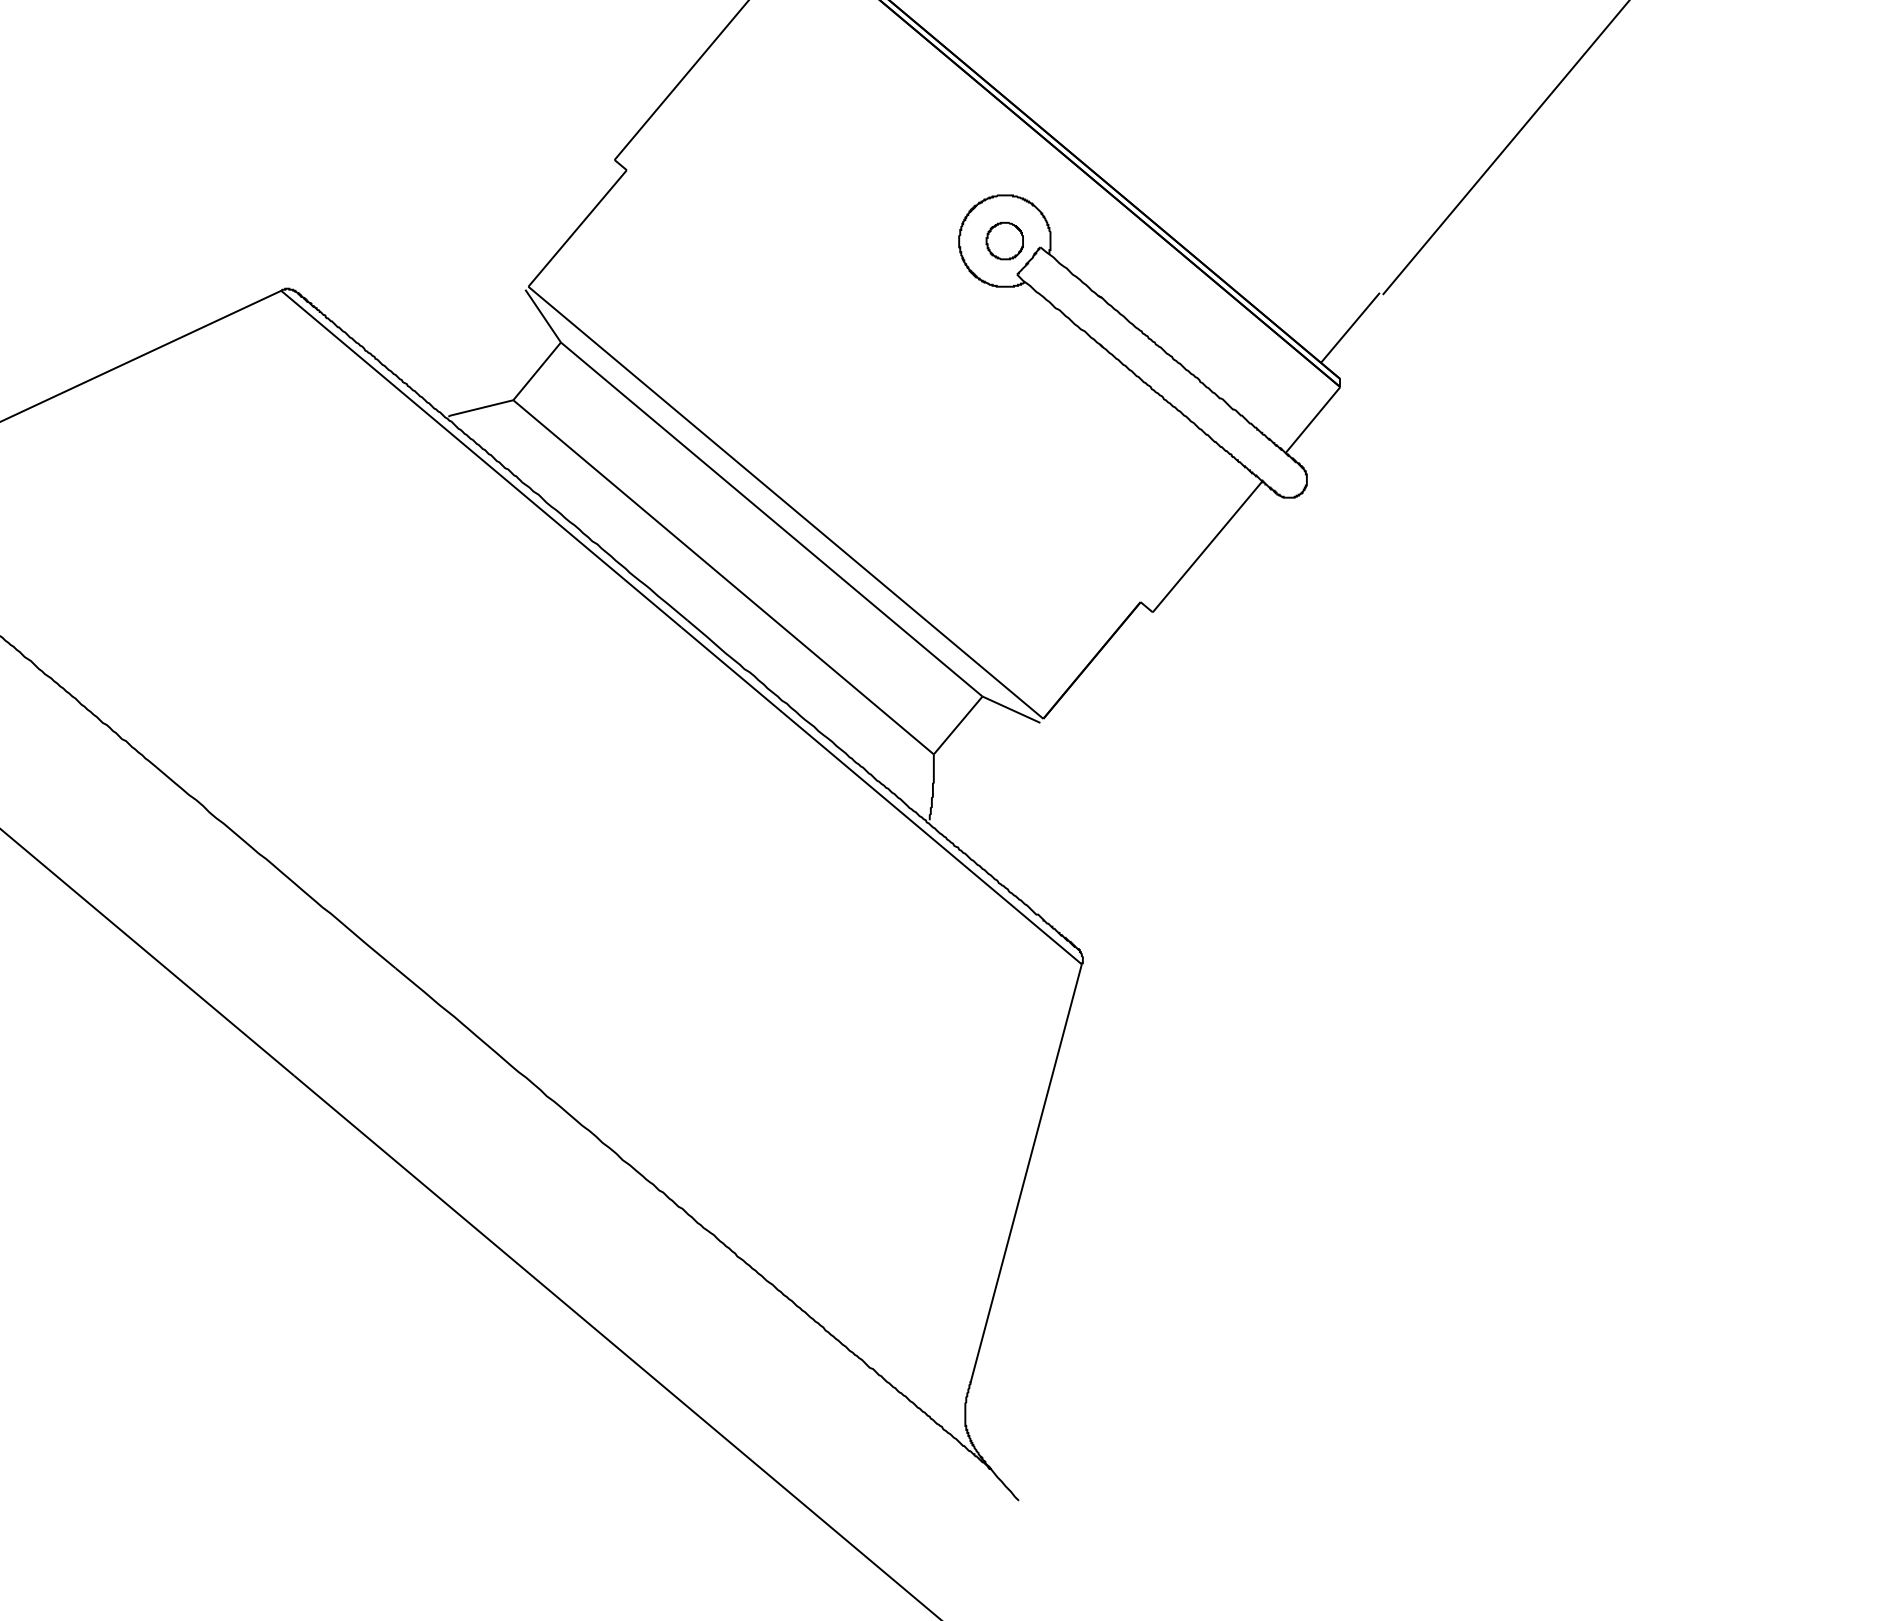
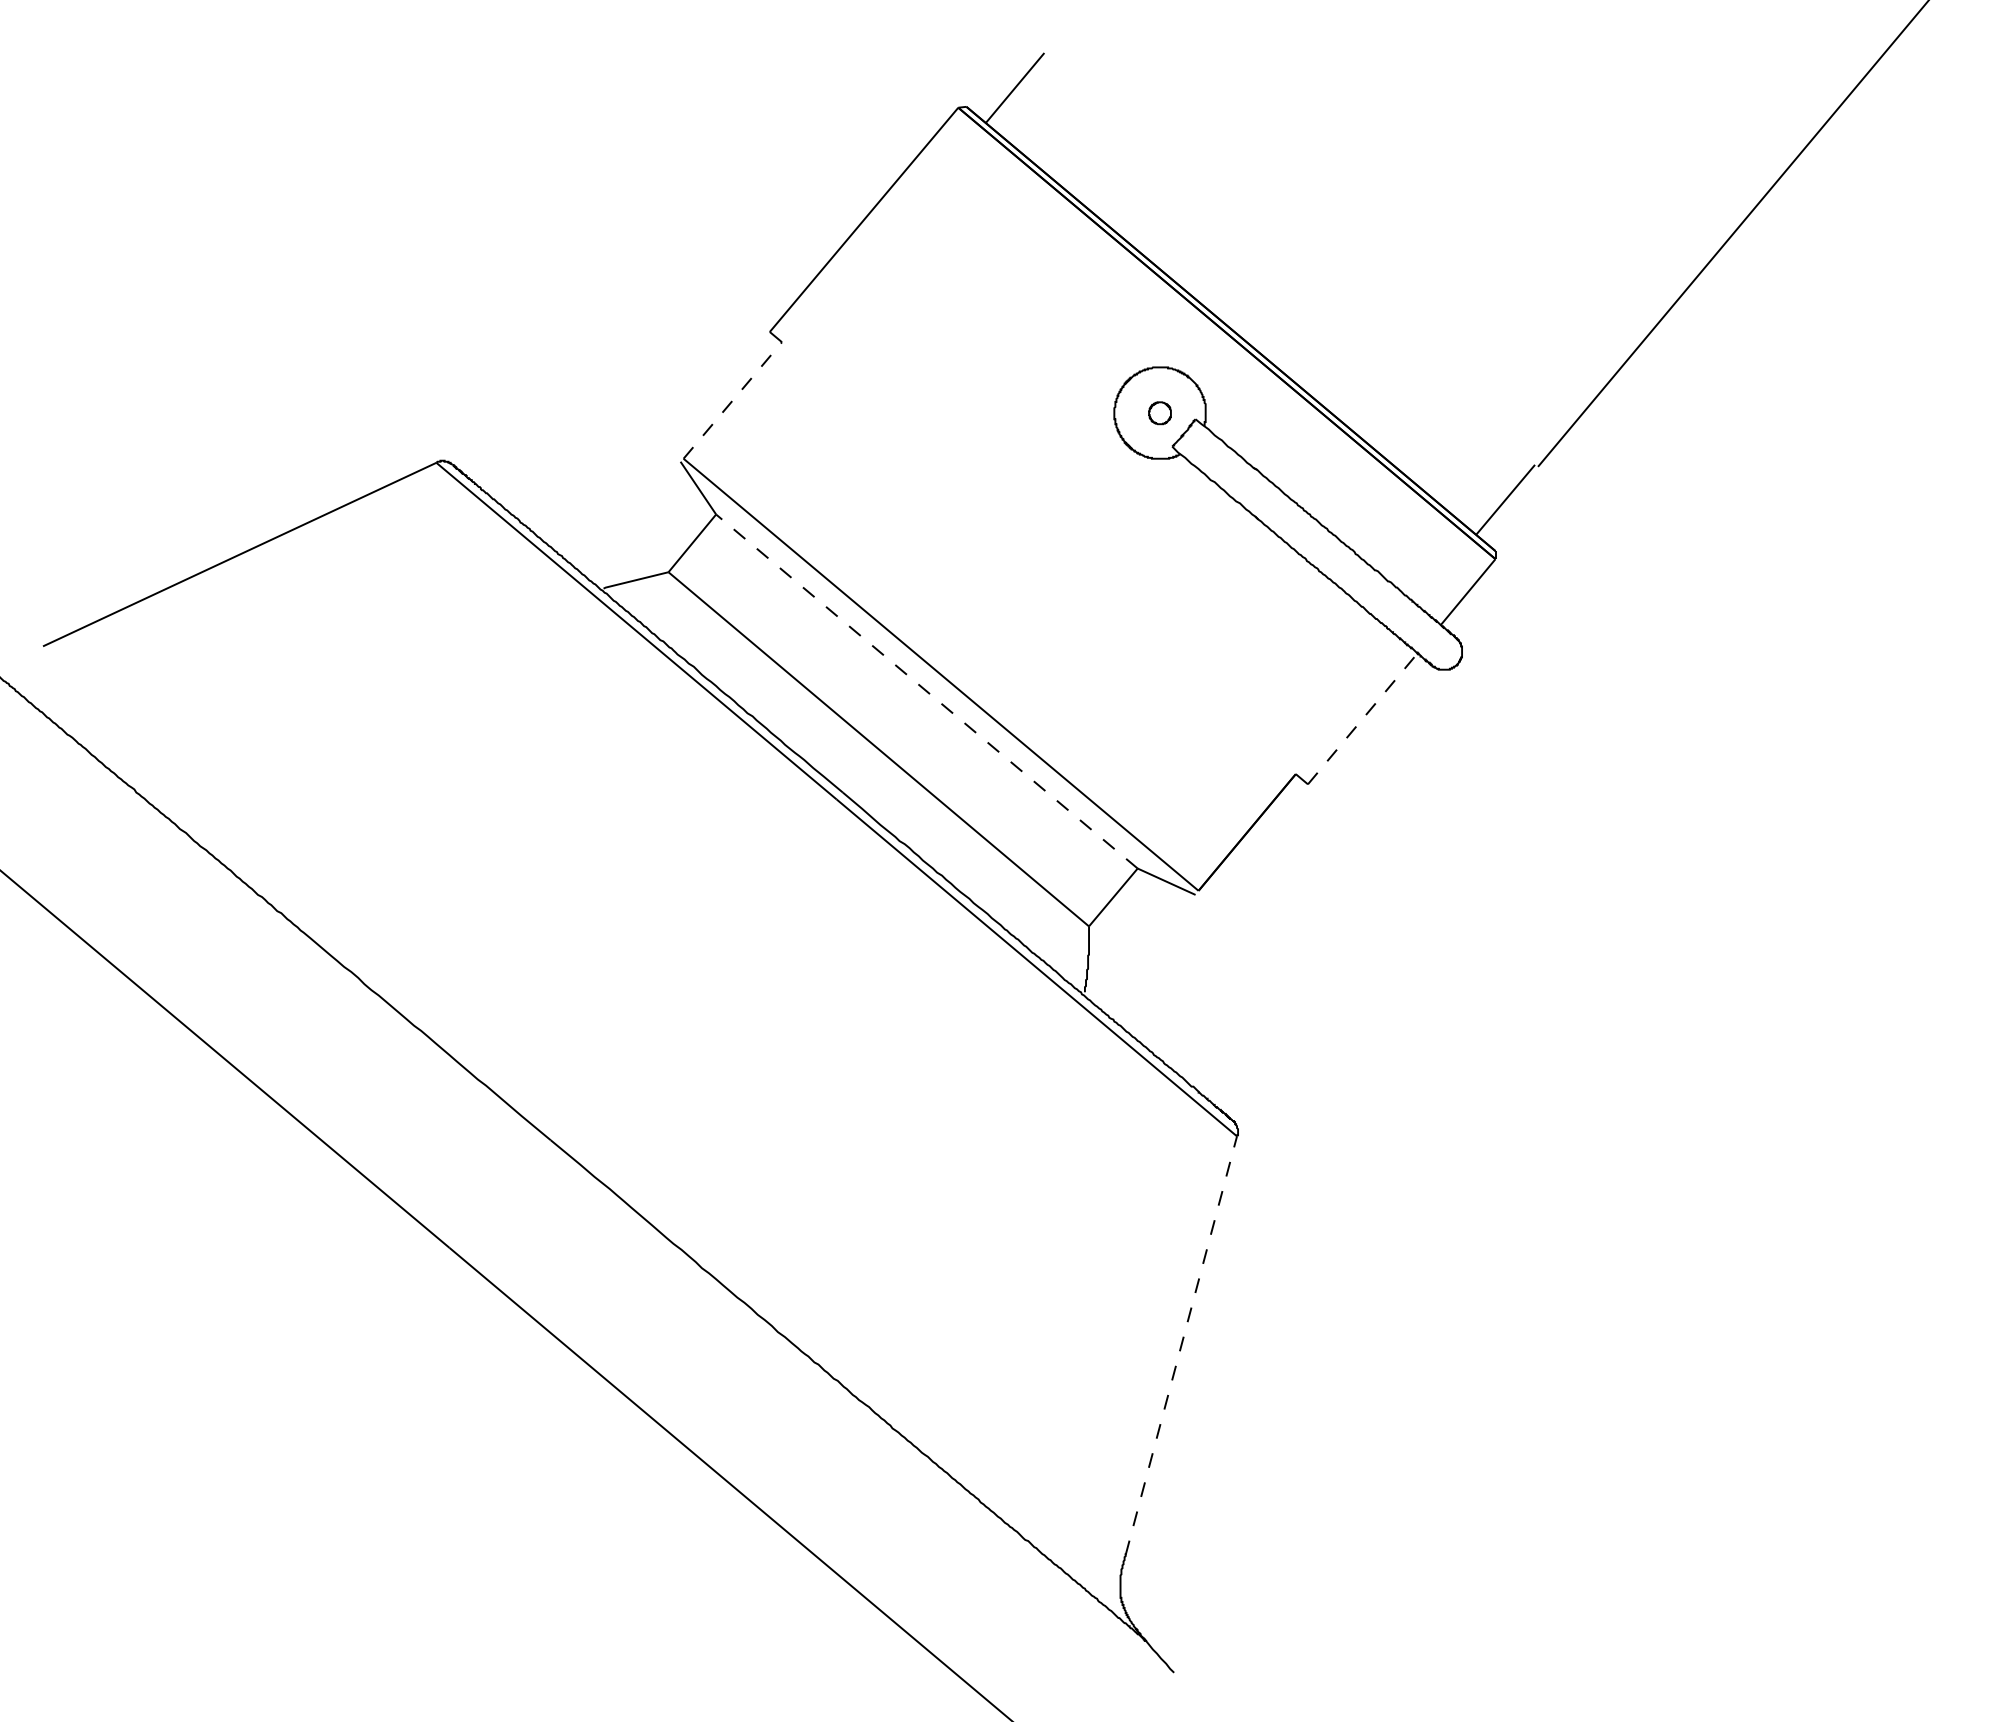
line: (578, 228) -> (733, 400), solid -> dashed
part: (1004, 241) -> (1159, 413), size x0.6
line: (771, 519) -> (926, 691), solid -> dashed
line: (1208, 546) -> (1363, 718), solid -> dashed
line: (1026, 1173) -> (1181, 1345), solid -> dashed

